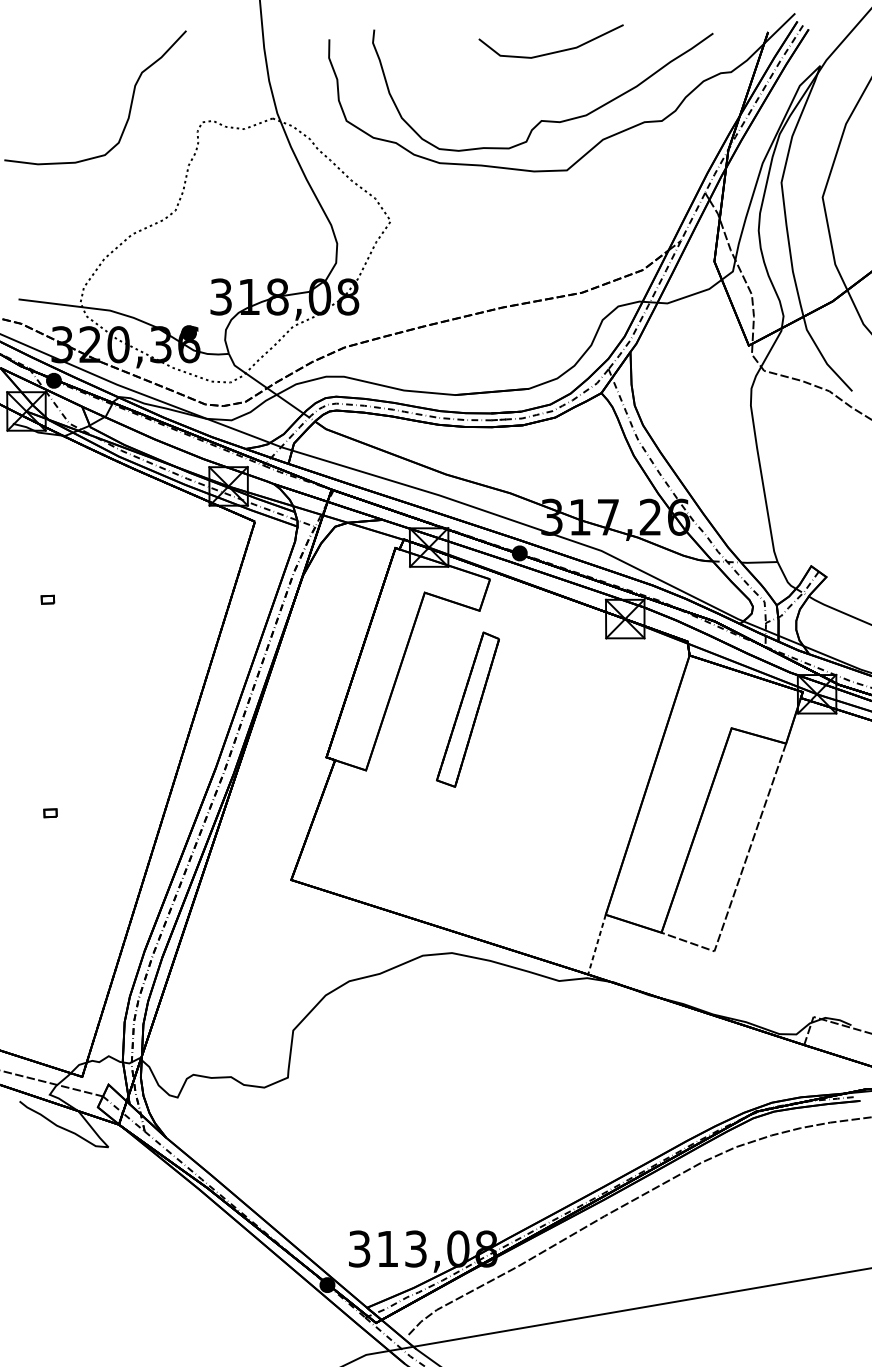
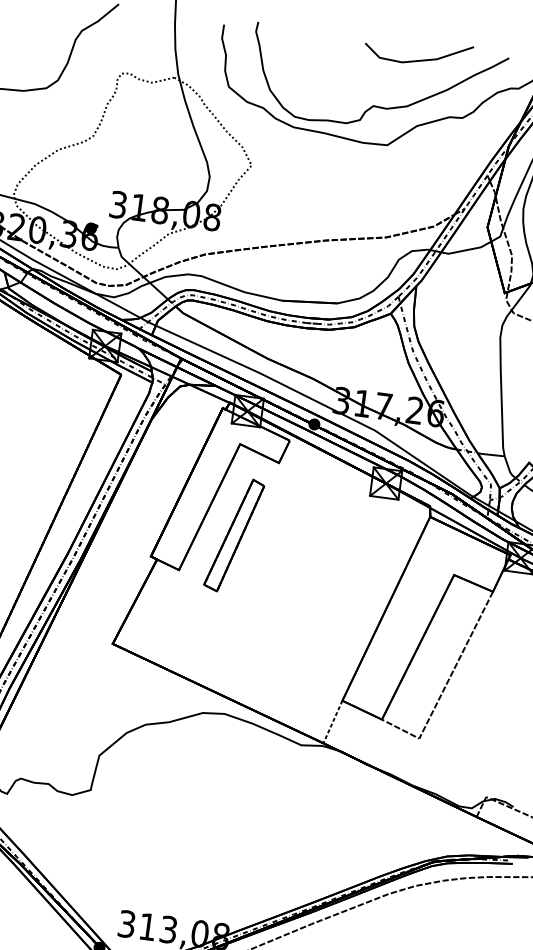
line: (554, 51) -> (420, 59), moved
part: (467, 709) -> (233, 535), moved

